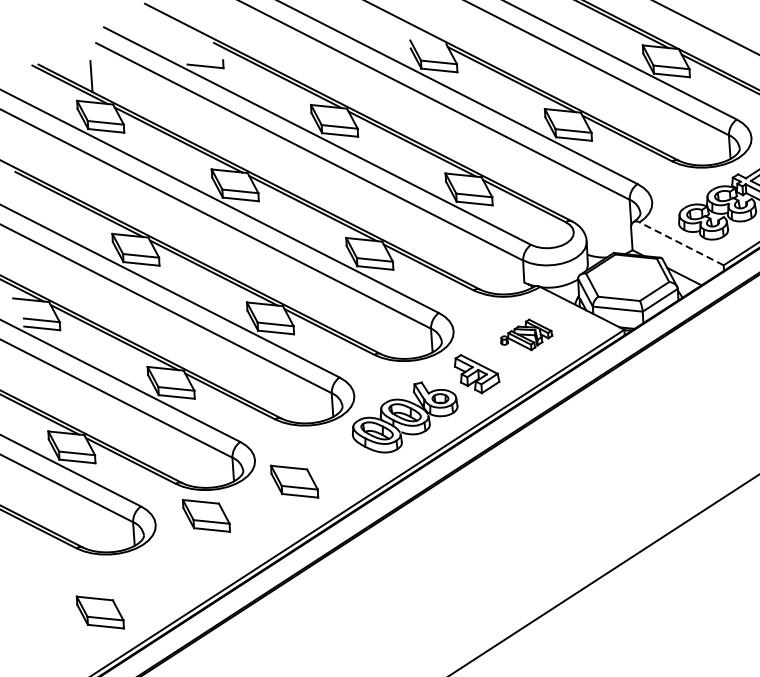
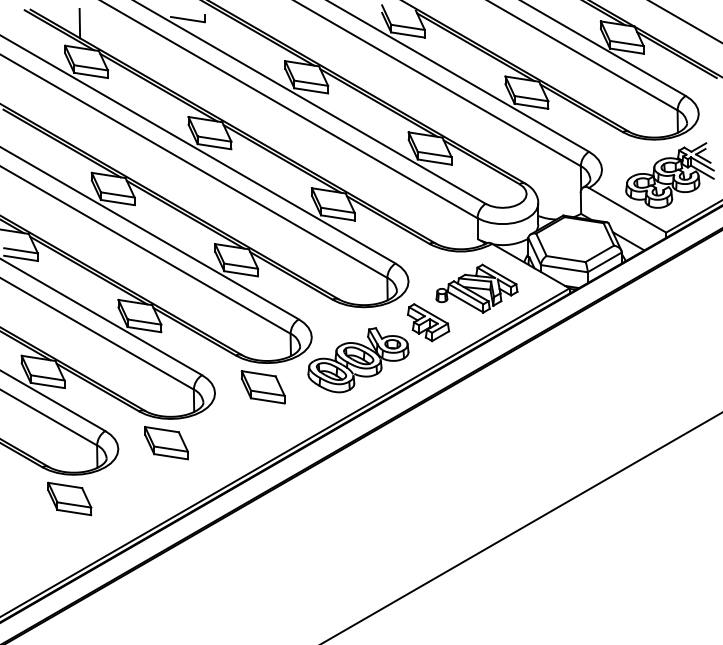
line: (681, 244) -> (627, 210), dashed -> solid
part: (525, 334) -> (476, 288), size x1.67
part: (293, 481) -> (262, 387), moved
part: (100, 612) -> (69, 498), moved

